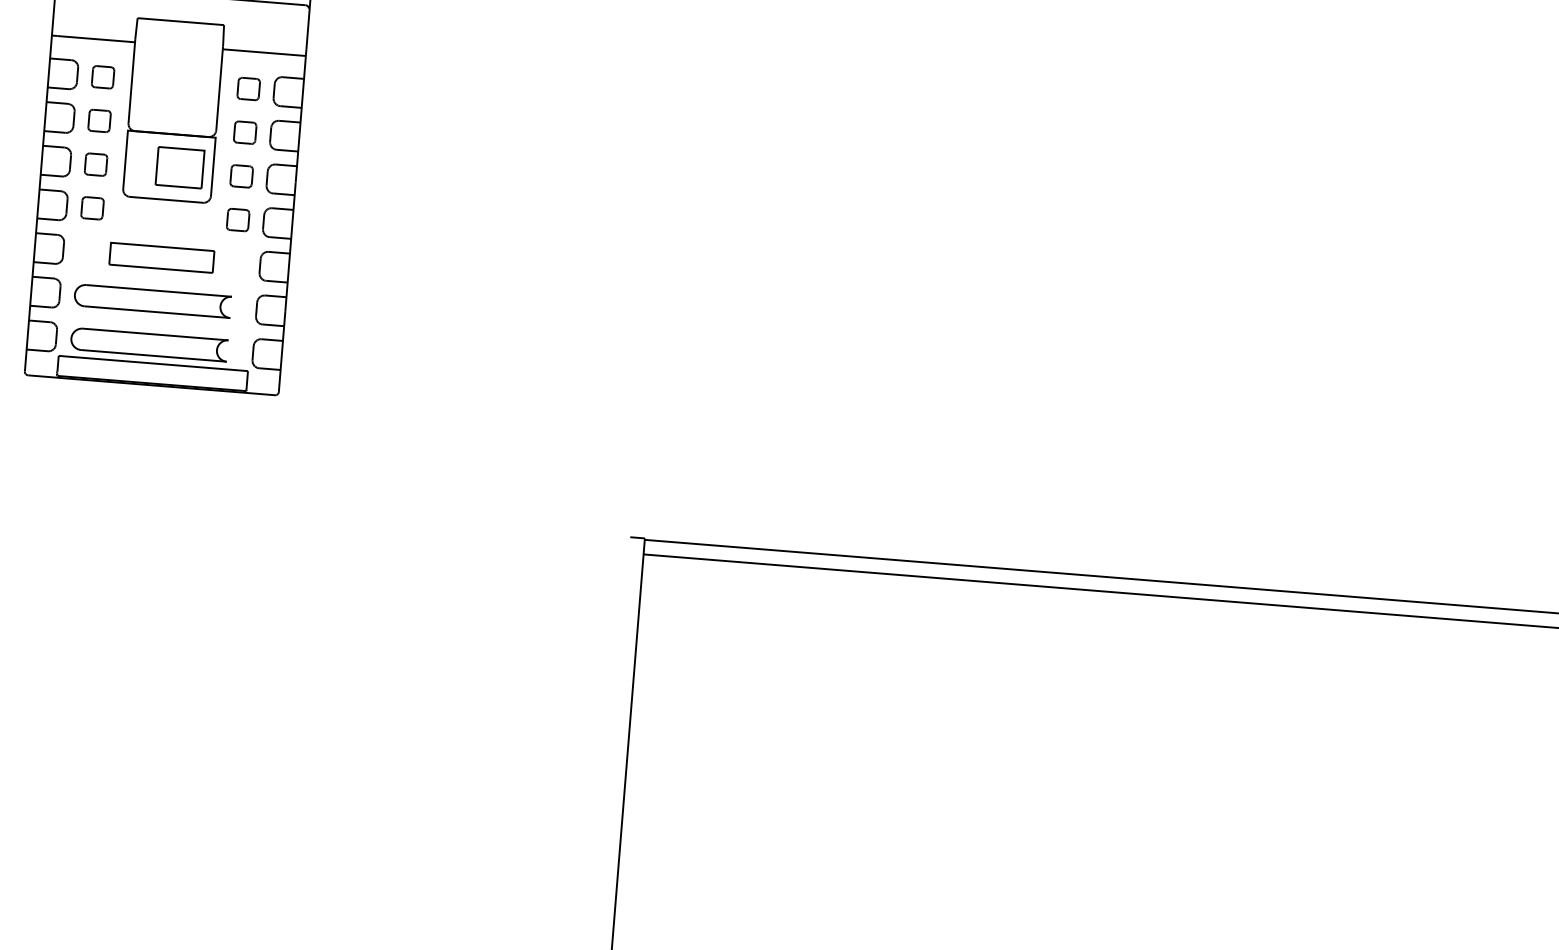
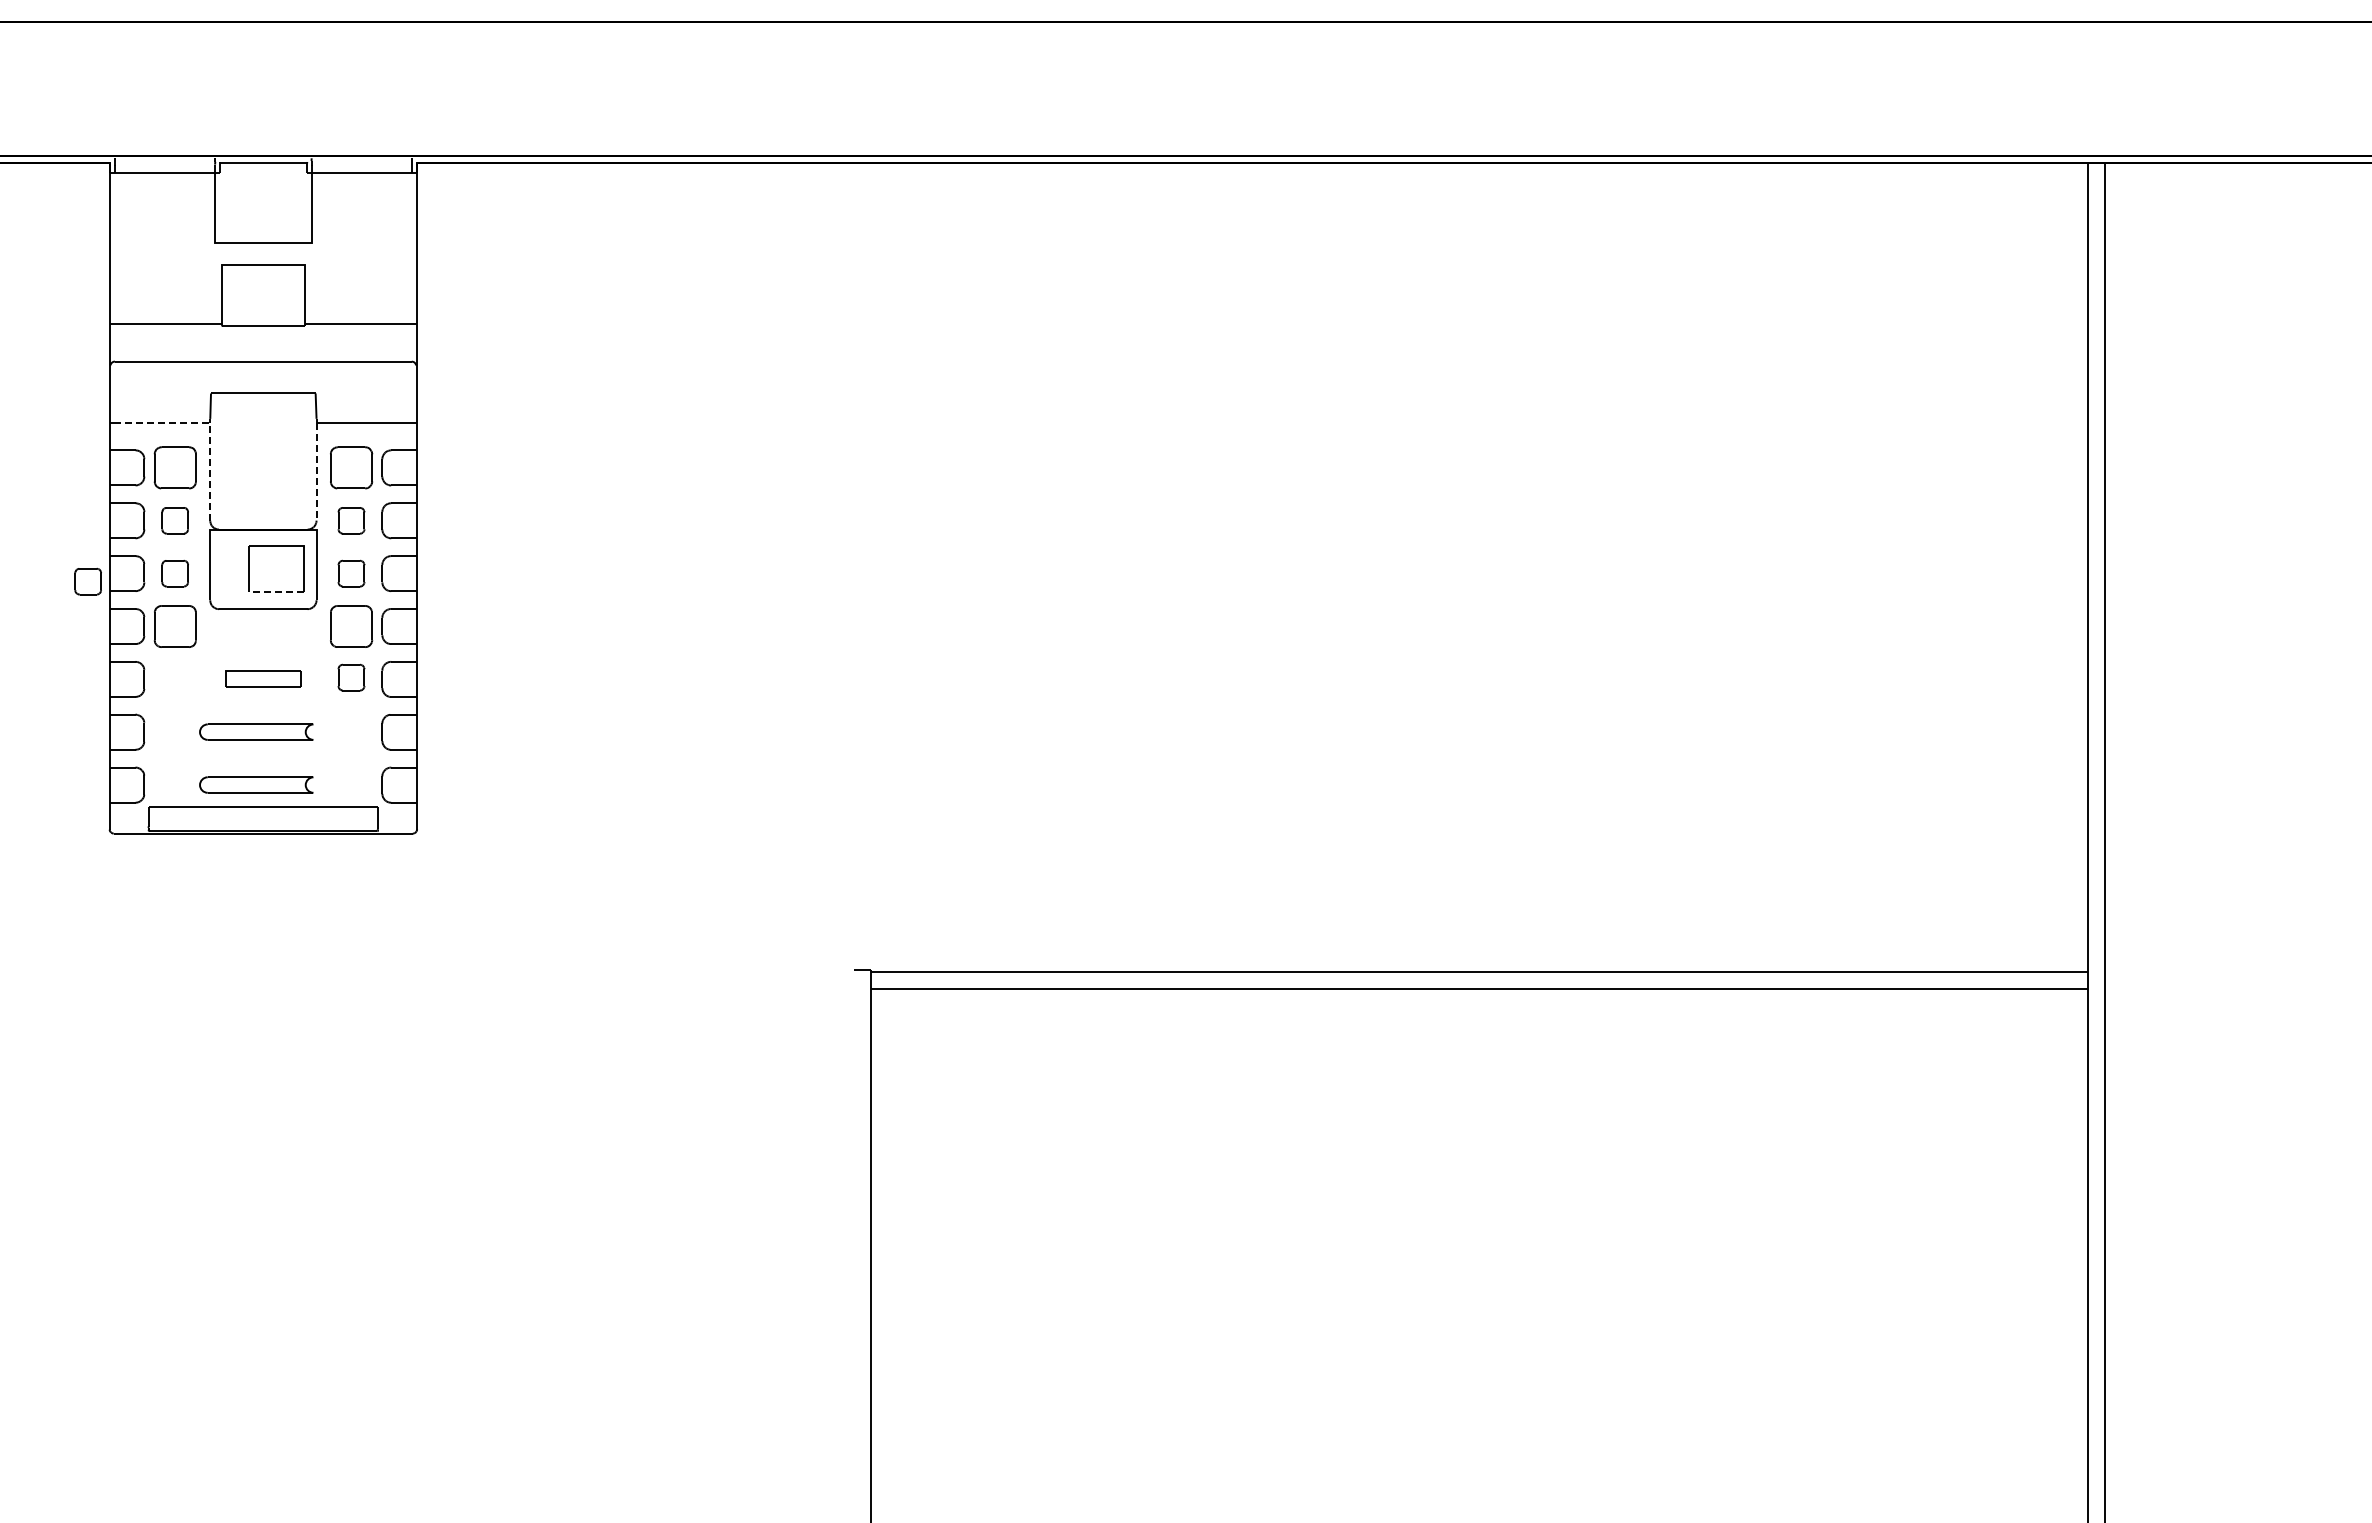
line: (135, 42) -> (210, 423), solid -> dashed
part: (102, 76) -> (174, 467), size x1.6
part: (248, 88) -> (351, 467), size x1.6
line: (219, 89) -> (316, 471), solid -> dashed
part: (23, 165) -> (87, 581), added
line: (178, 186) -> (276, 592), solid -> dashed
part: (91, 208) -> (174, 626), size x1.6
part: (238, 220) -> (351, 626), size x1.6
part: (161, 257) -> (263, 679), size x0.6
part: (234, 262) -> (351, 677), added
part: (152, 300) -> (256, 731), size x0.6
part: (149, 344) -> (256, 784), size x0.6

